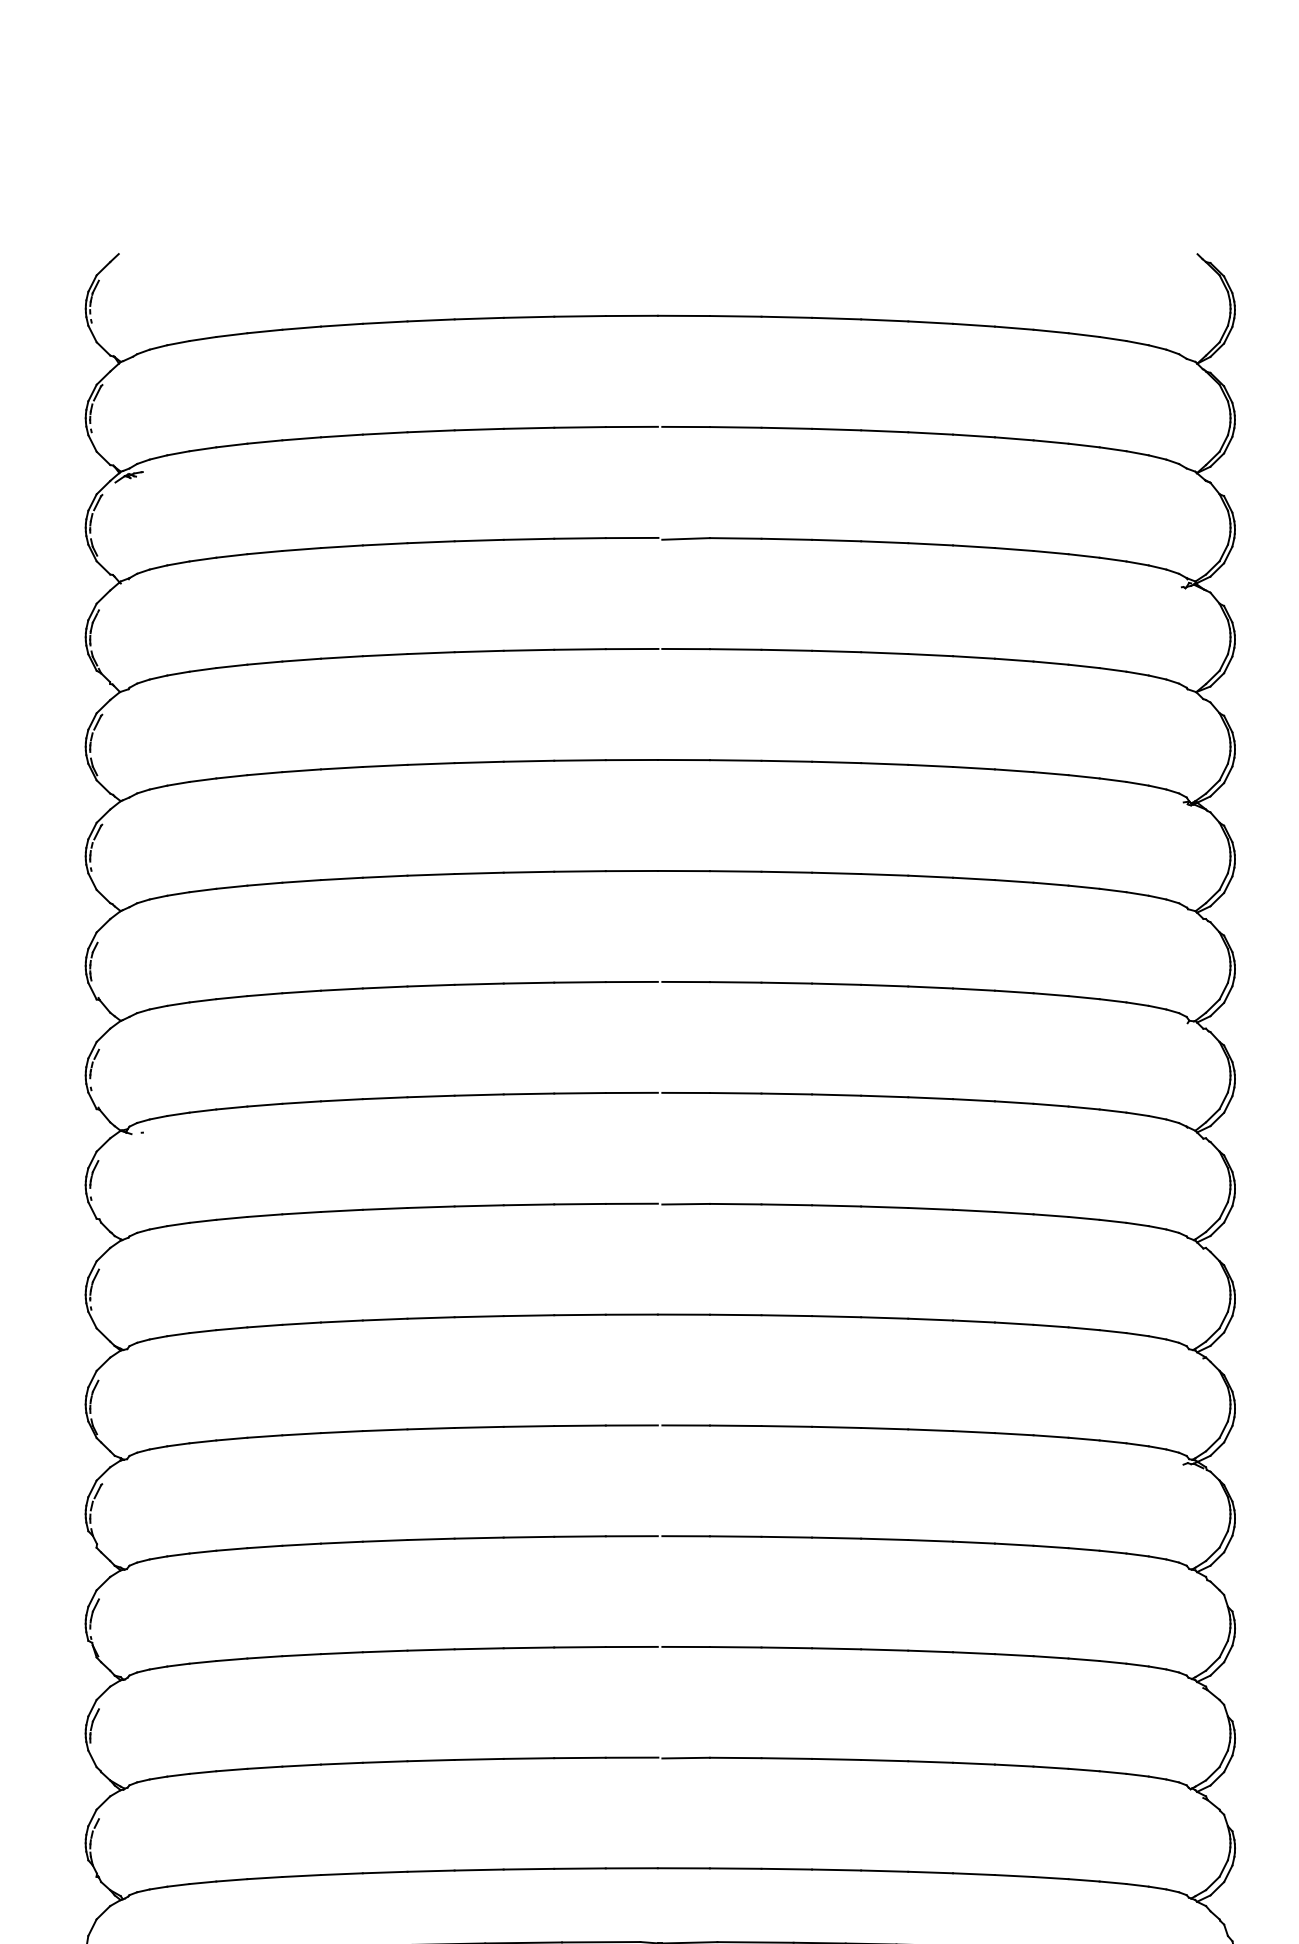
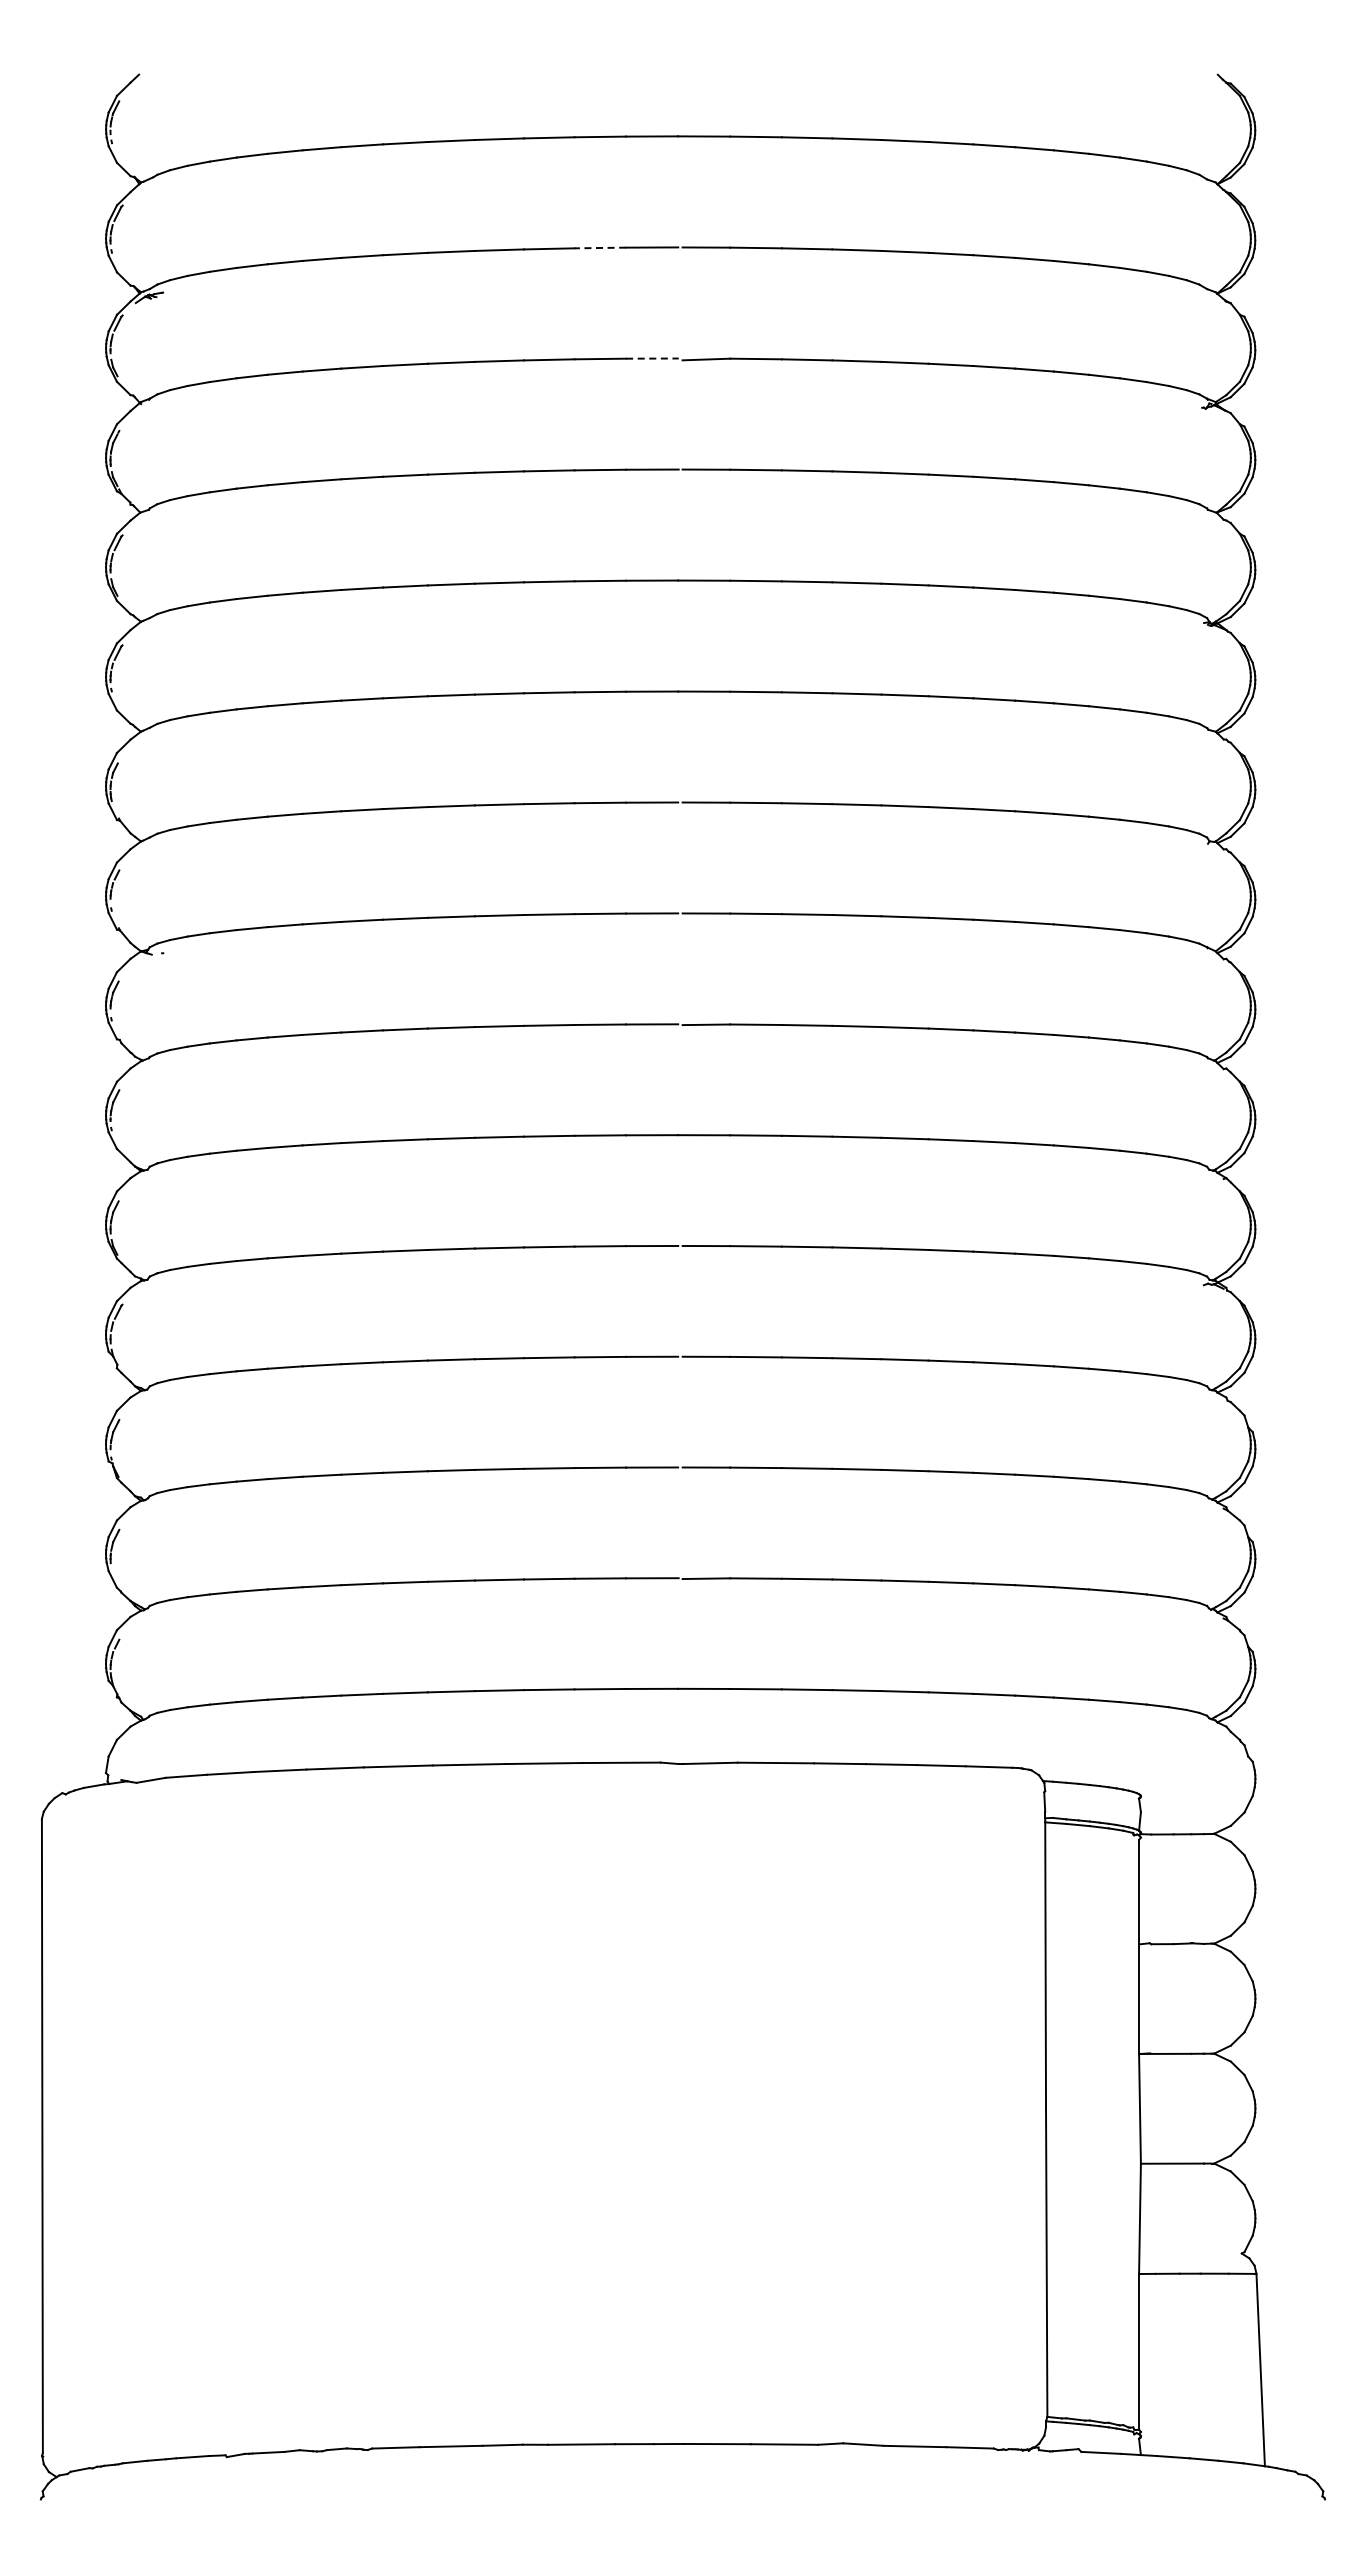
line: (580, 427) -> (600, 248), solid -> dashed
line: (632, 537) -> (652, 358), solid -> dashed

